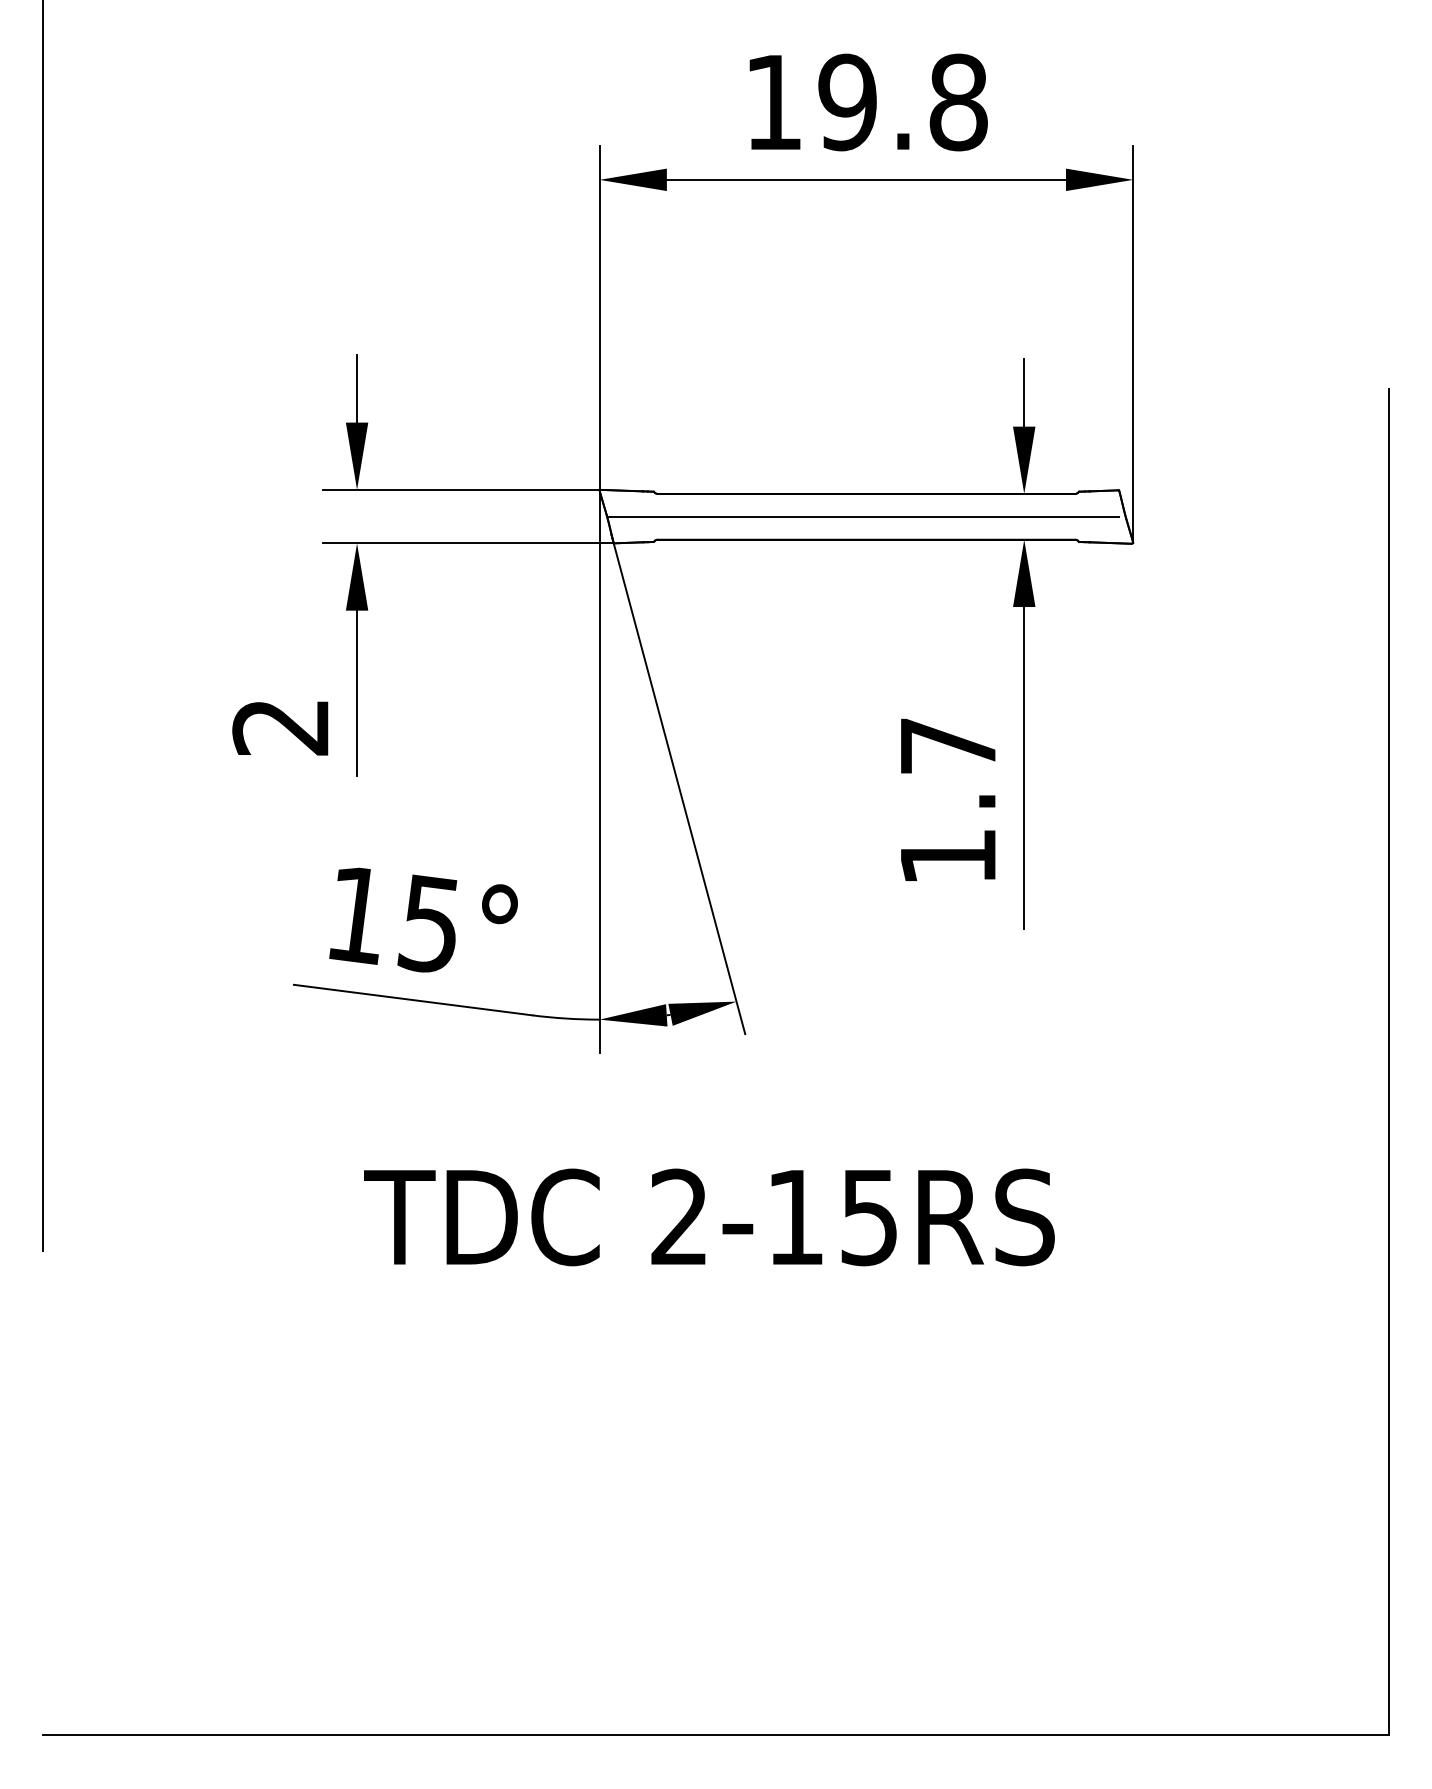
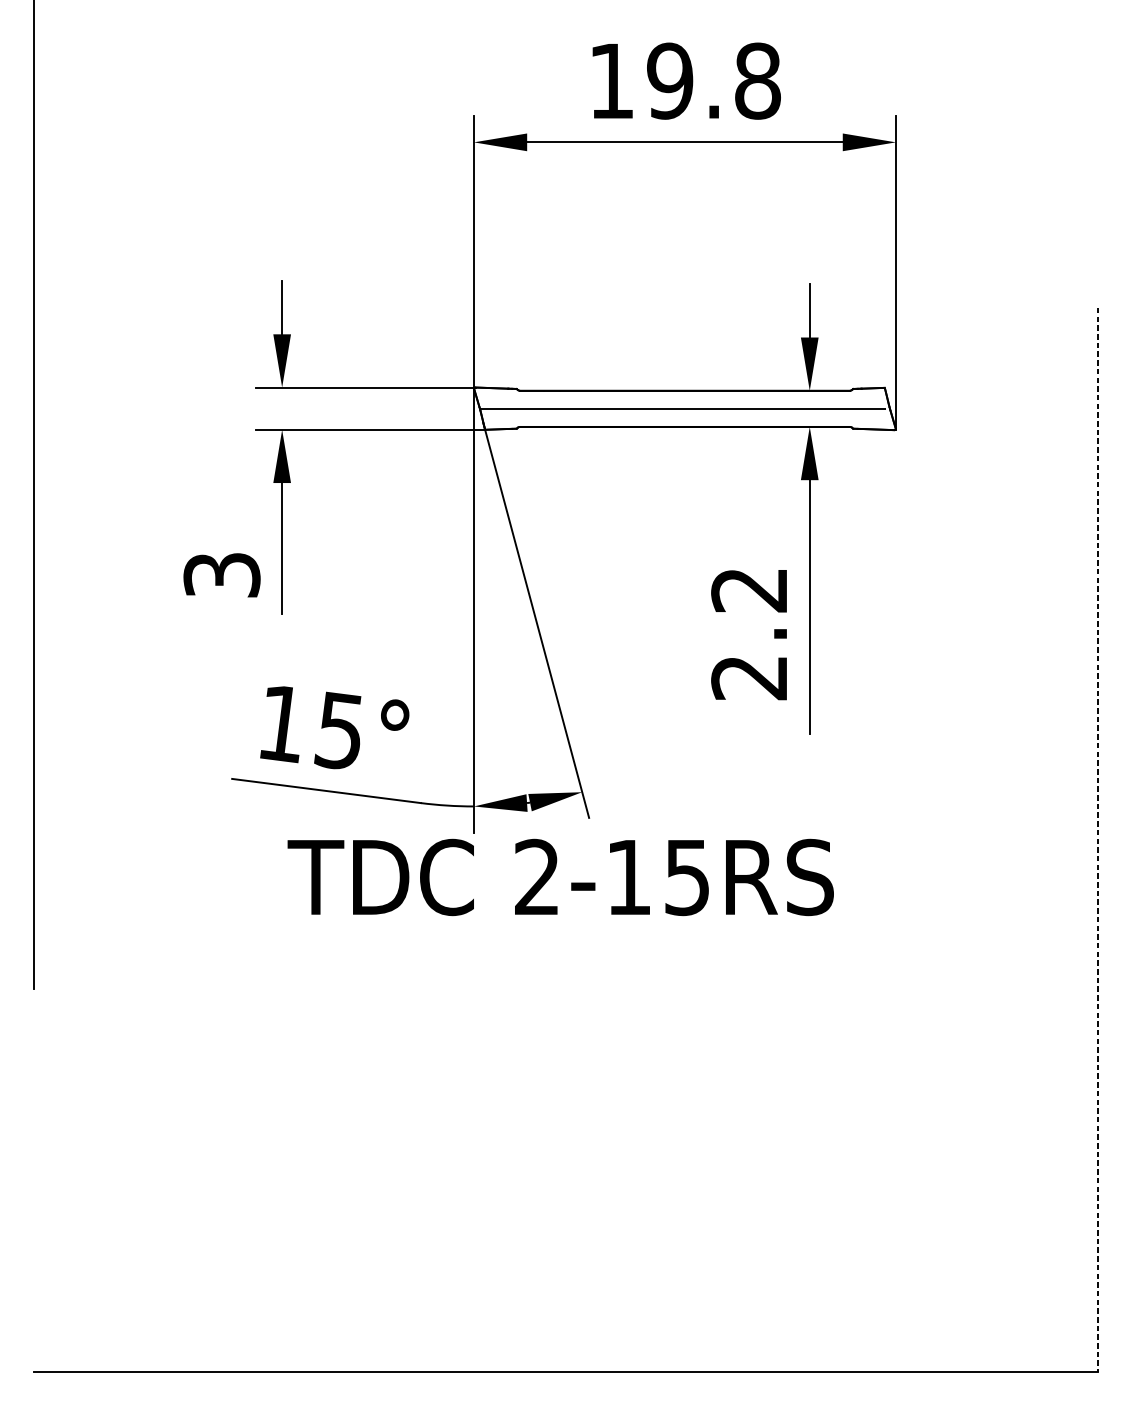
text: (280, 727) -> (221, 575), 2 -> 3
text: (947, 801) -> (749, 633), 1.7 -> 2.2
line: (1389, 1062) -> (1098, 840), solid -> dashed
text: (709, 1217) -> (560, 877), moved

